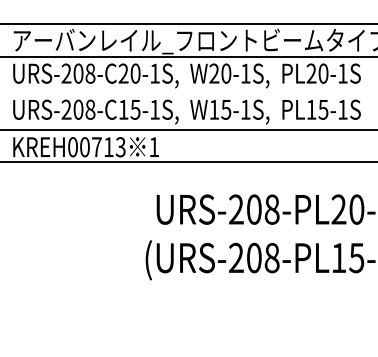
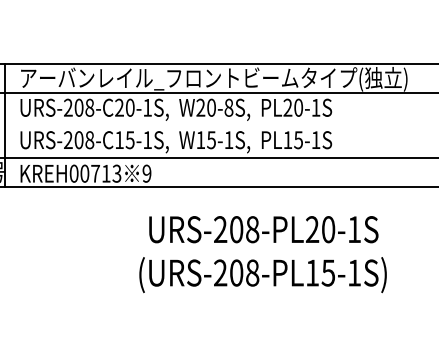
text: (245, 73) -> (228, 107), W20-1S, -> W20-8S,
text: (153, 146) -> (146, 173), 1 -> 9

